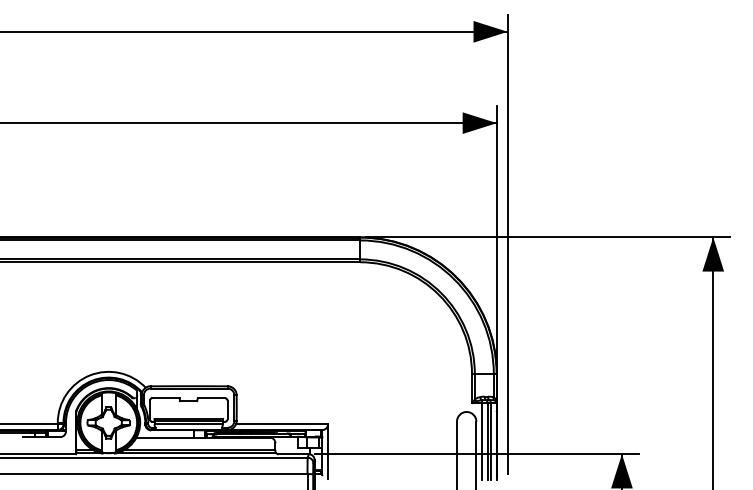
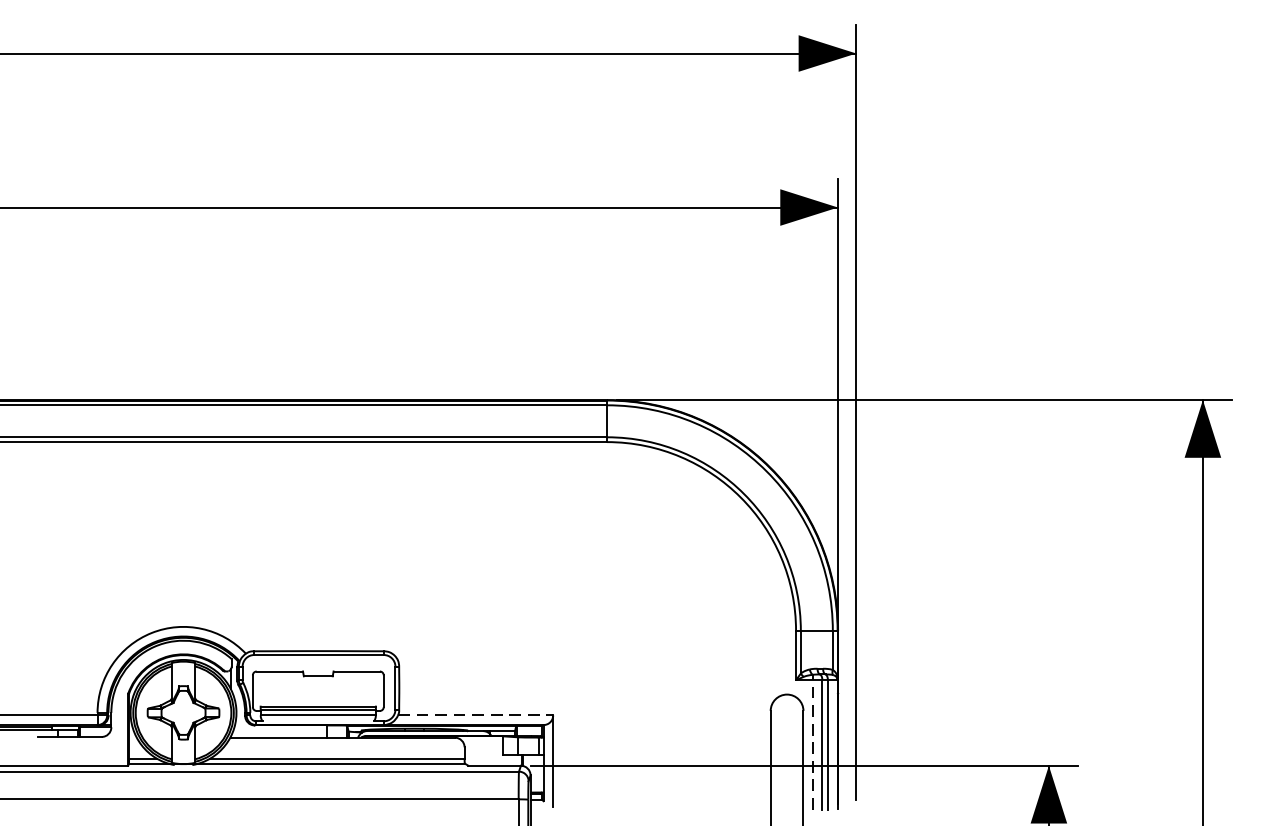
line: (282, 424) -> (476, 715), solid -> dashed
line: (481, 439) -> (812, 740), solid -> dashed

